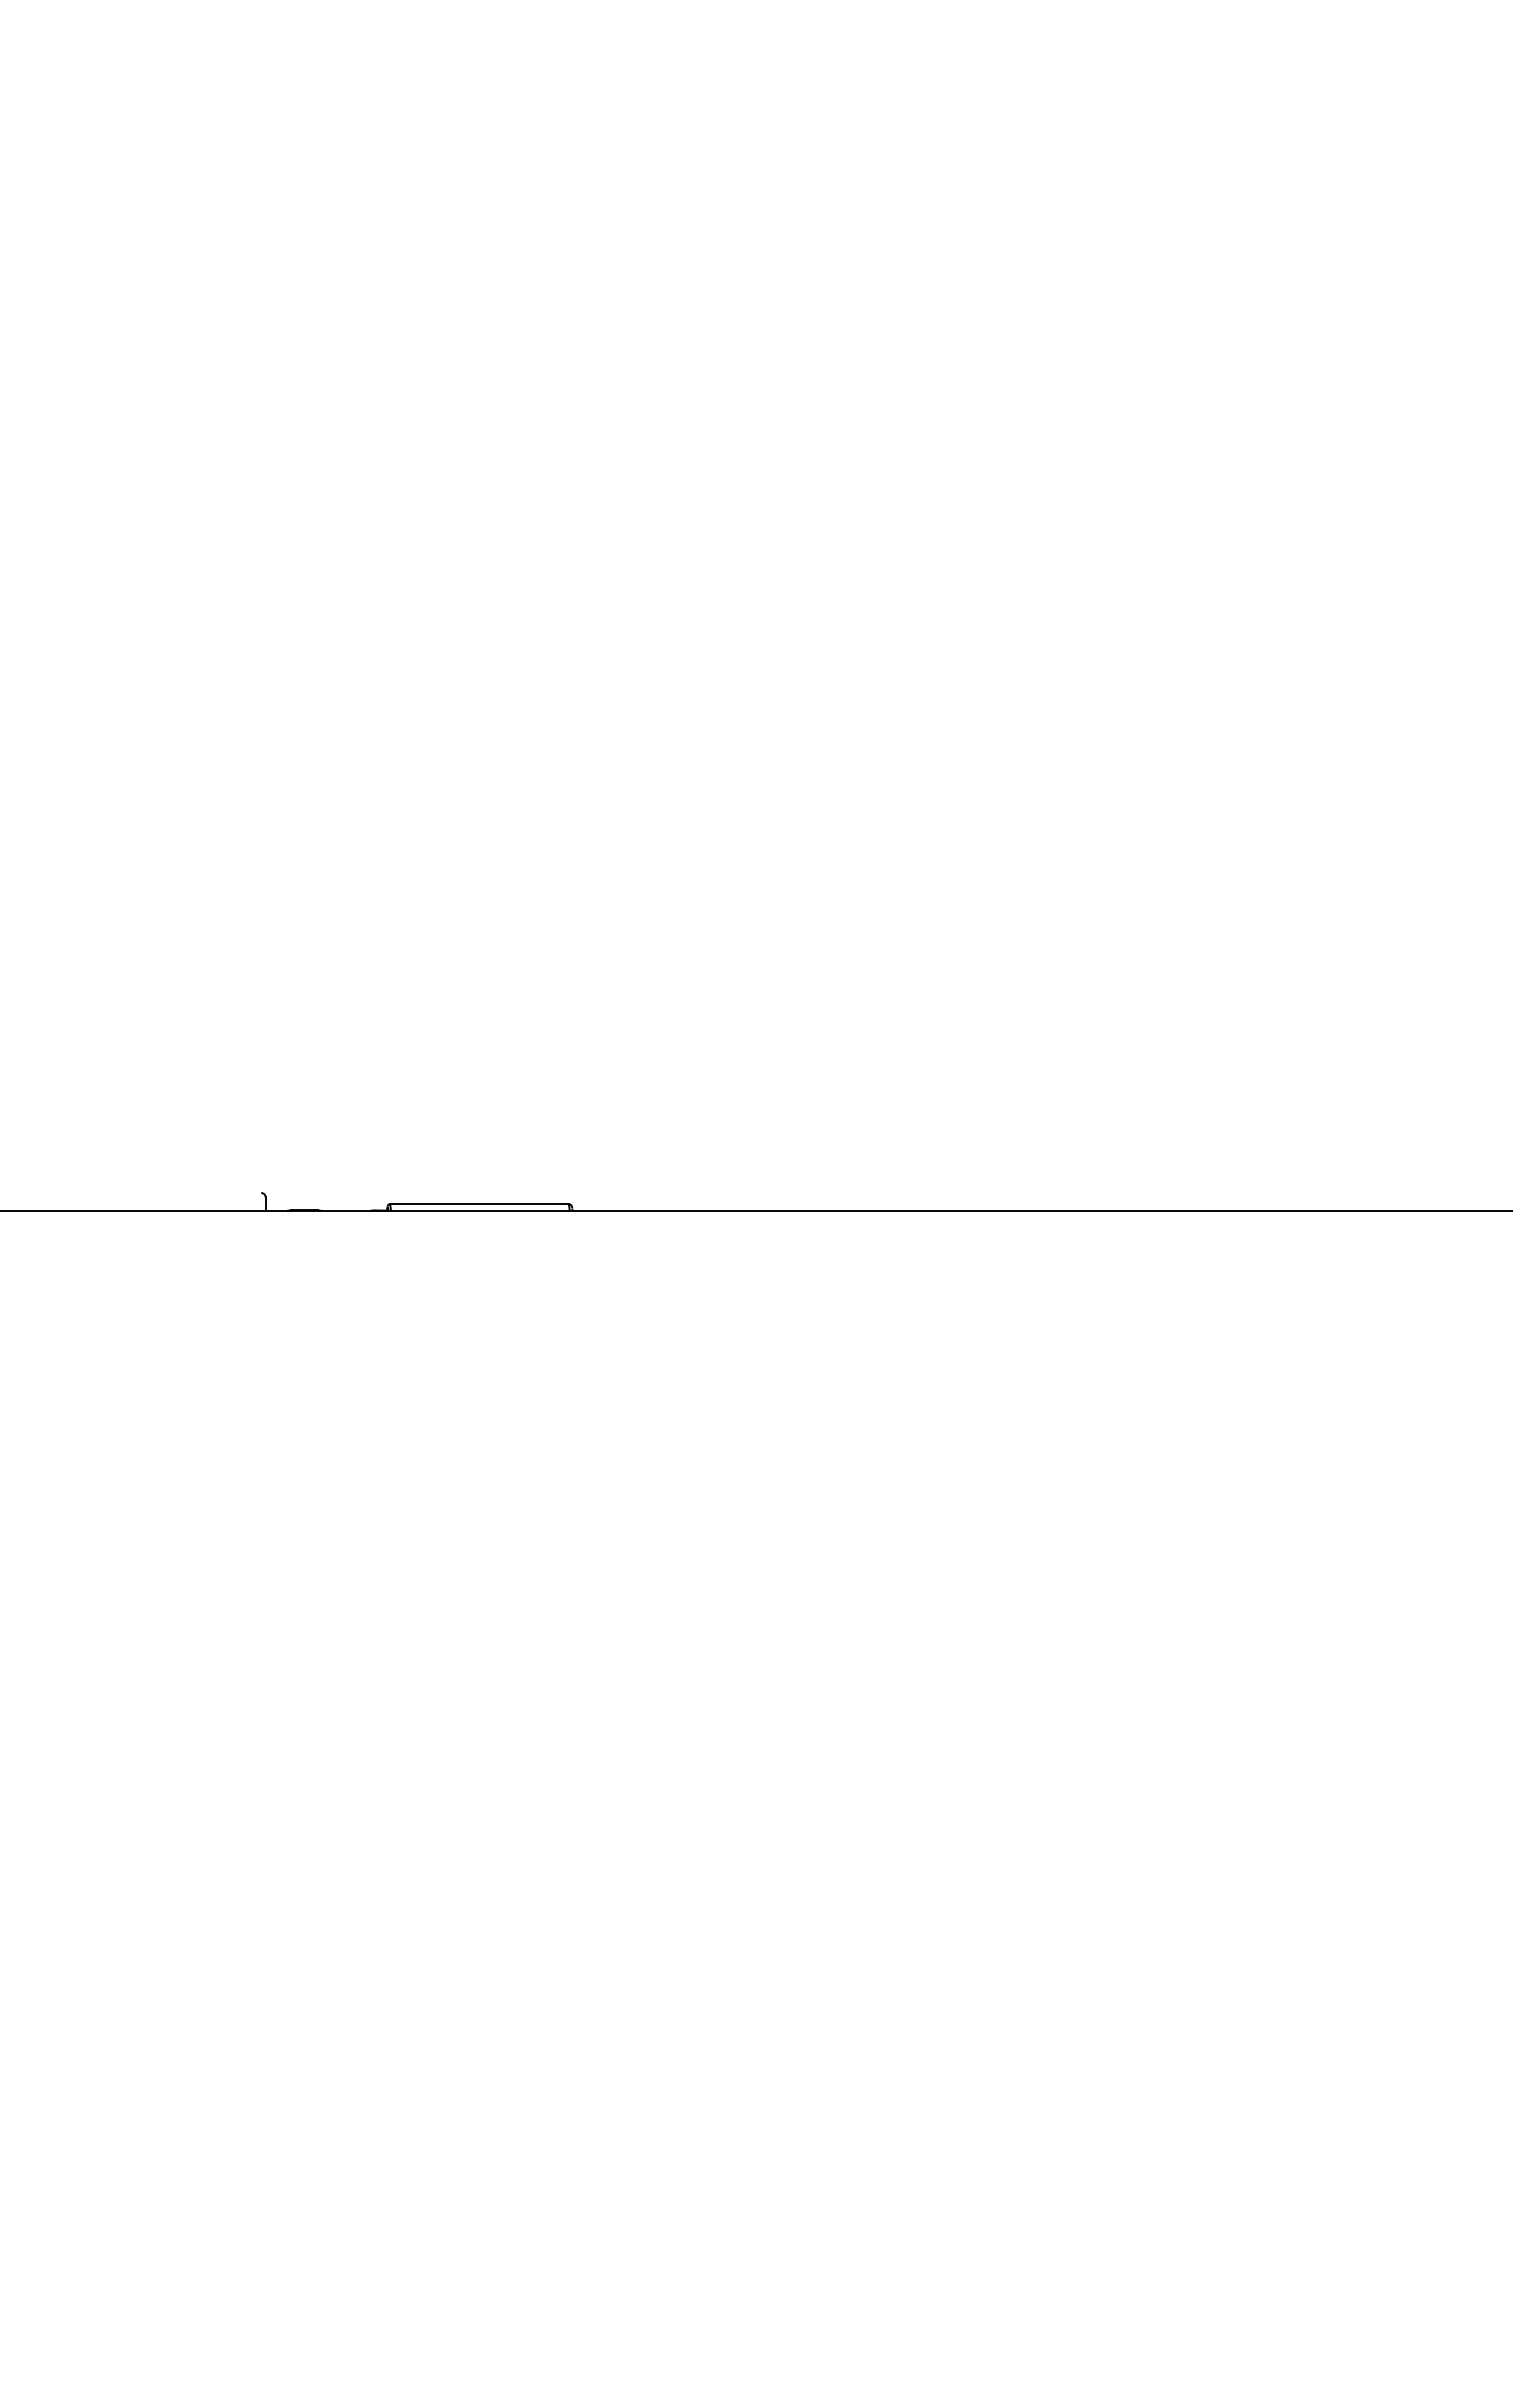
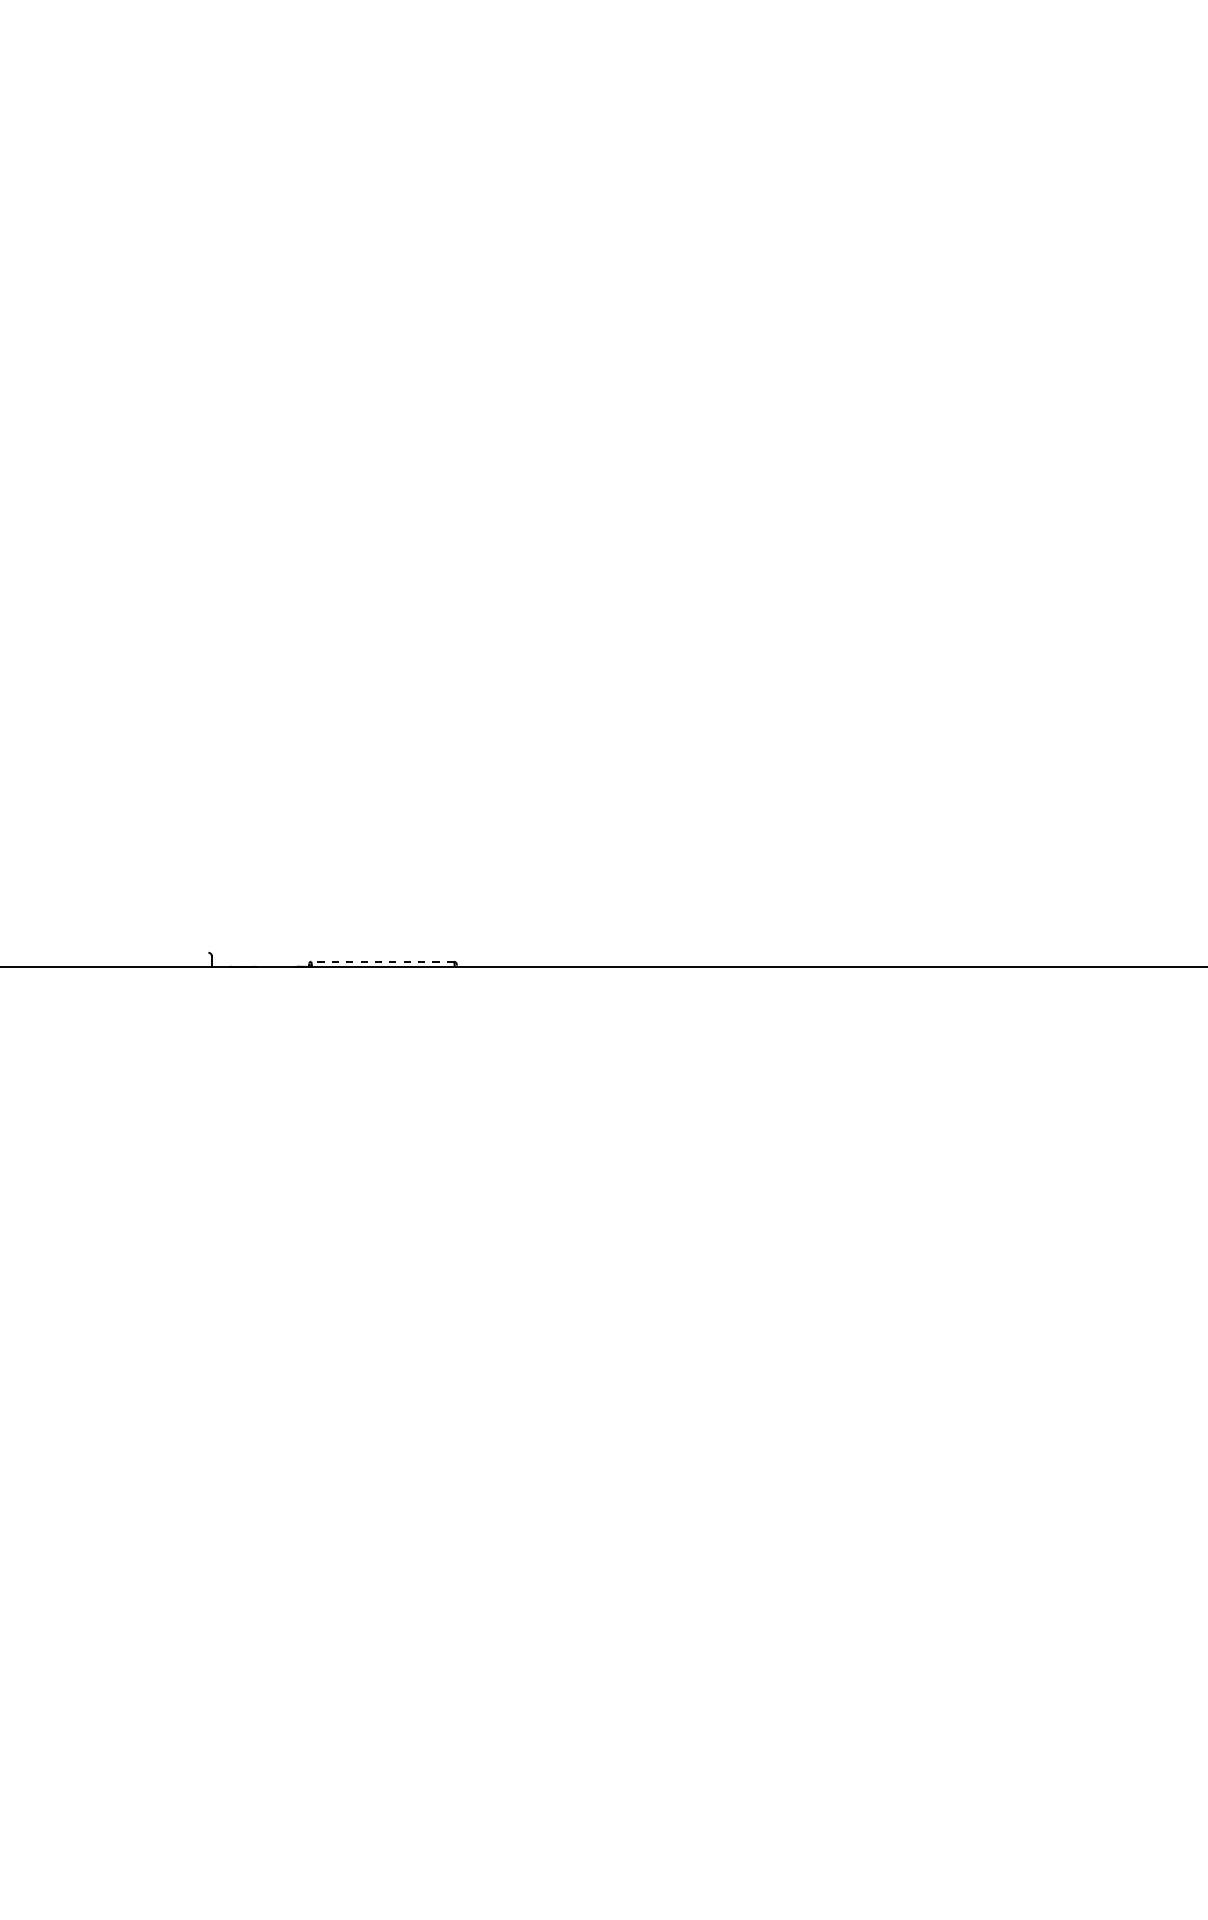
line: (479, 1203) -> (382, 961), solid -> dashed

